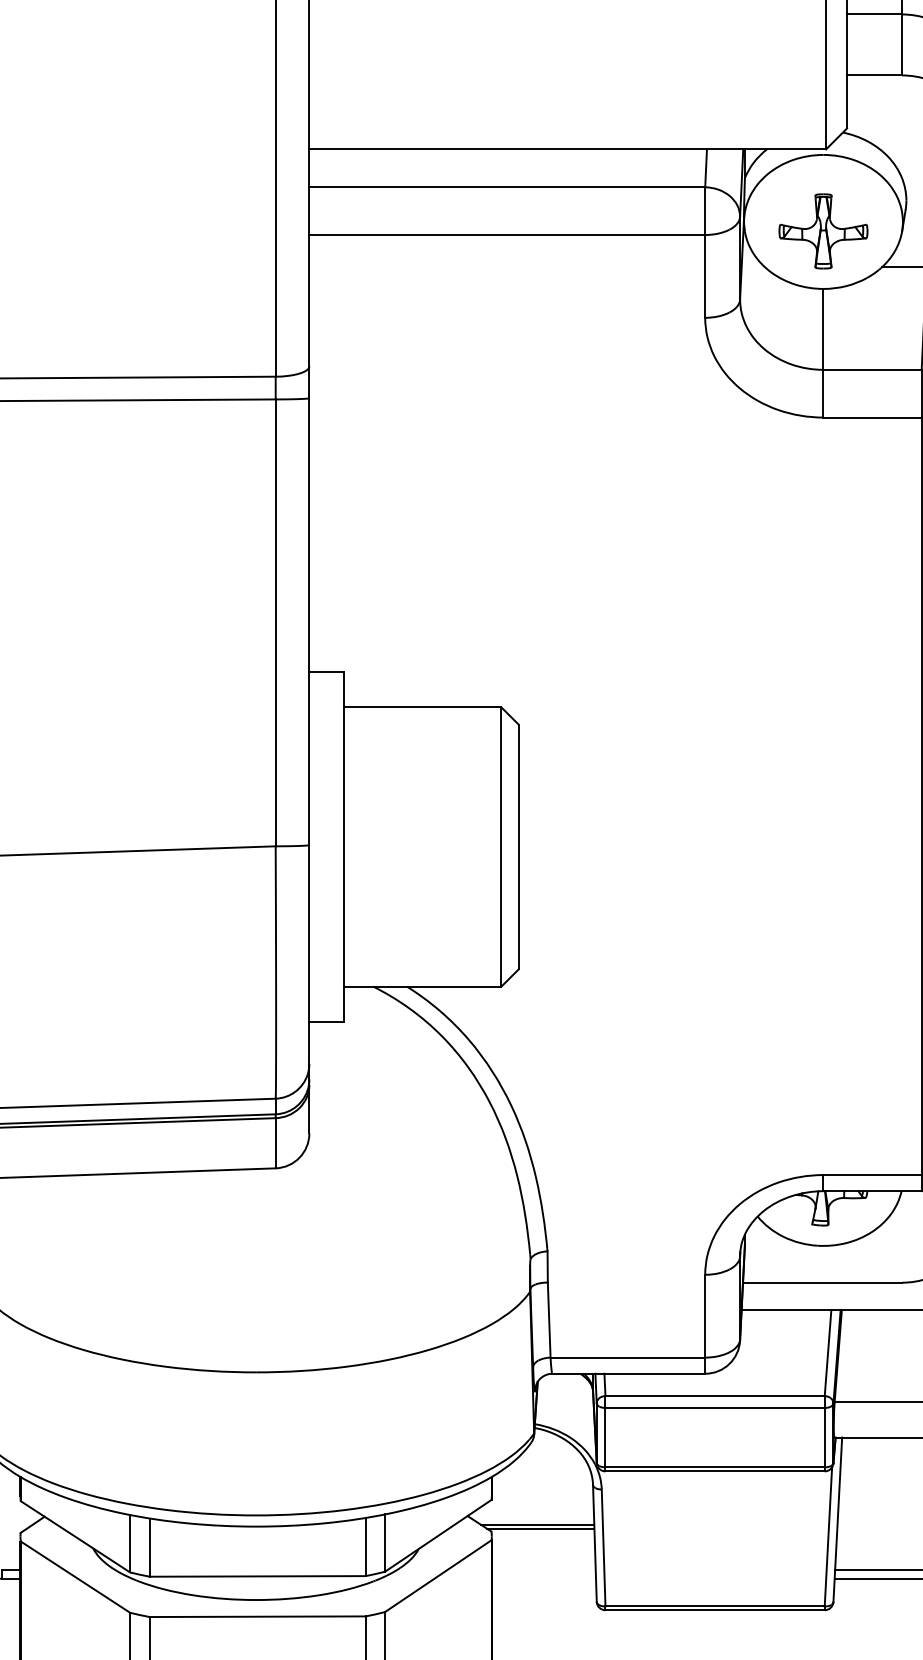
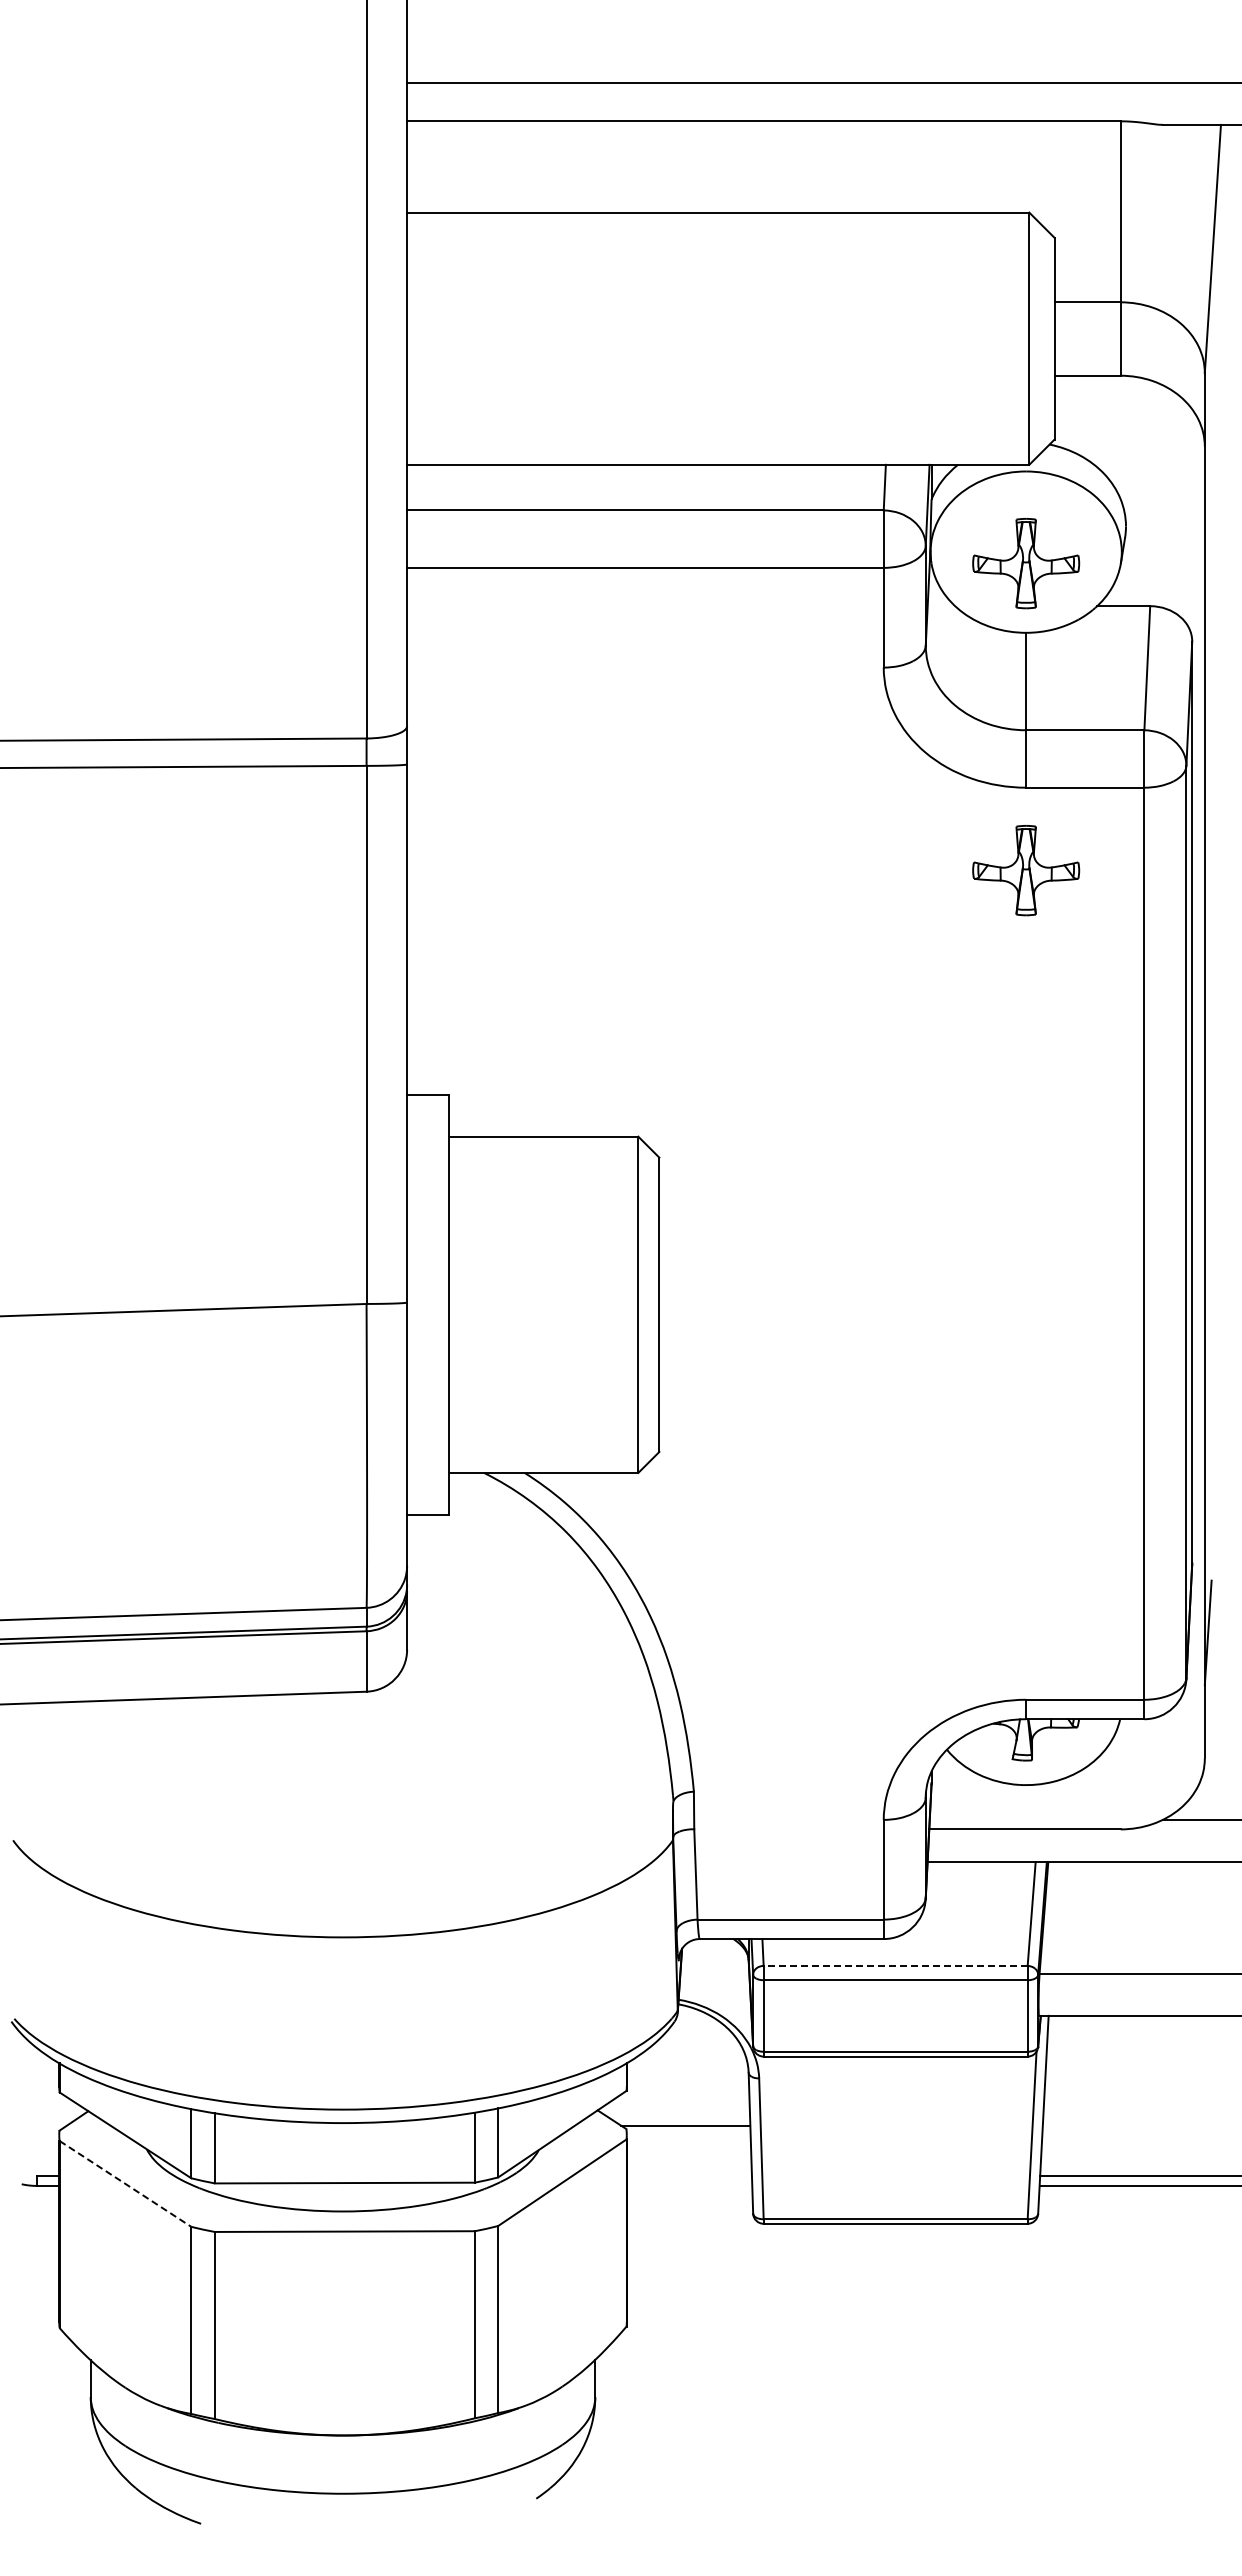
part: (823, 486) -> (1026, 870), added
line: (714, 1395) -> (895, 1965), solid -> dashed
line: (538, 1525) -> (682, 2121), removed
line: (75, 1576) -> (125, 2183), solid -> dashed

